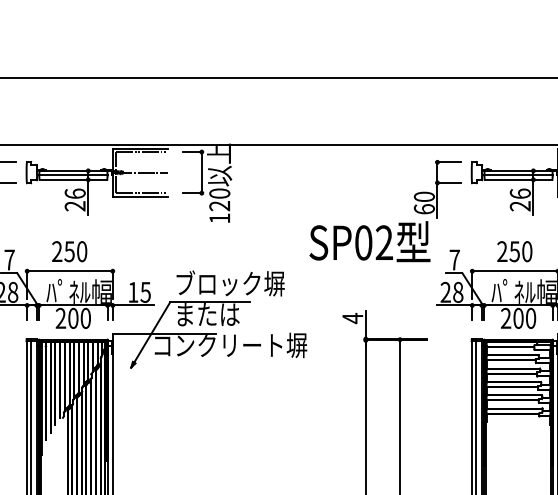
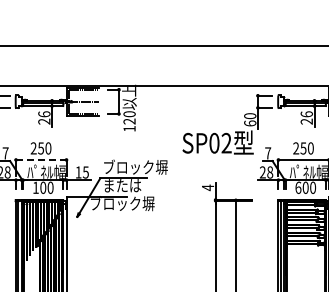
line: (70, 270) -> (41, 159), solid -> dashed
text: (60, 317) -> (35, 187), 200 -> 100
text: (506, 317) -> (298, 187), 200 -> 600
text: (231, 345) -> (136, 203), コンクリート塀 -> ブロック塀

